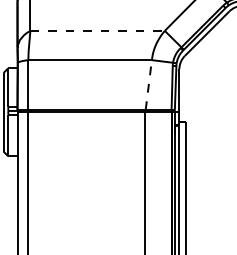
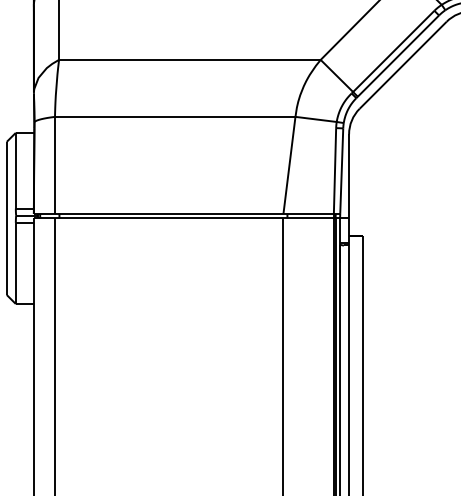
line: (98, 30) -> (191, 59), dashed -> solid
line: (148, 84) -> (288, 164), dashed -> solid

